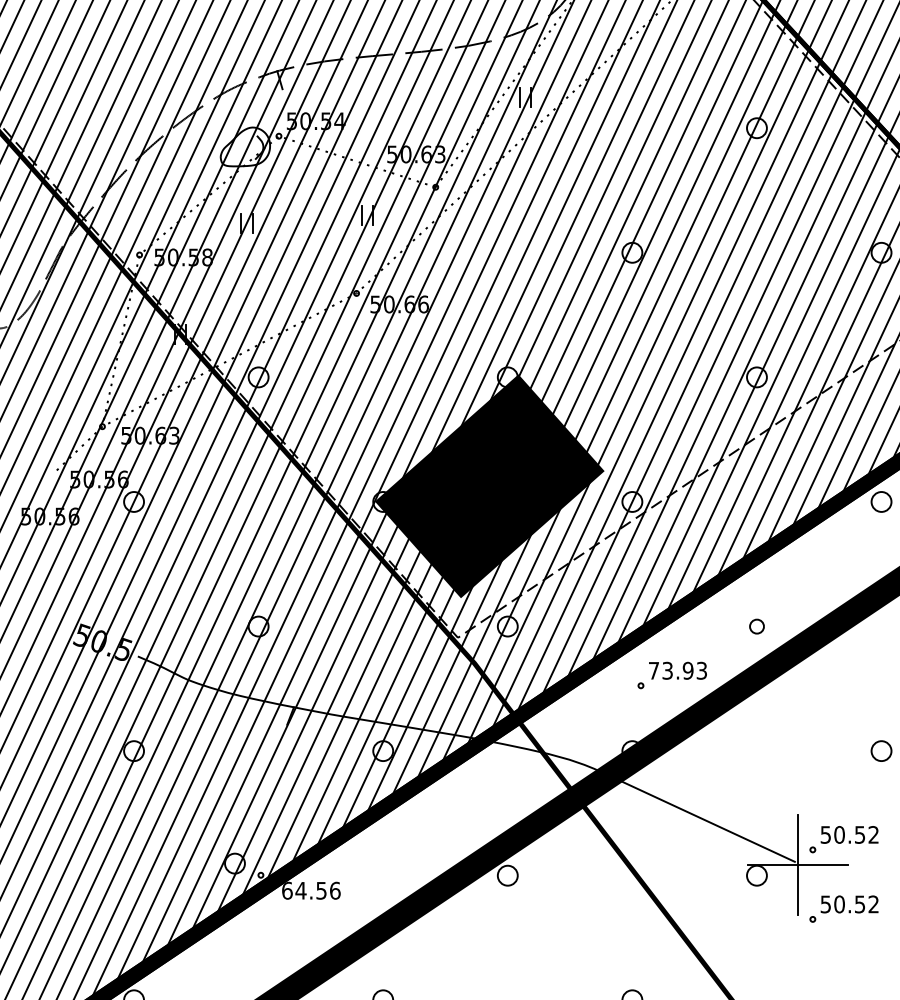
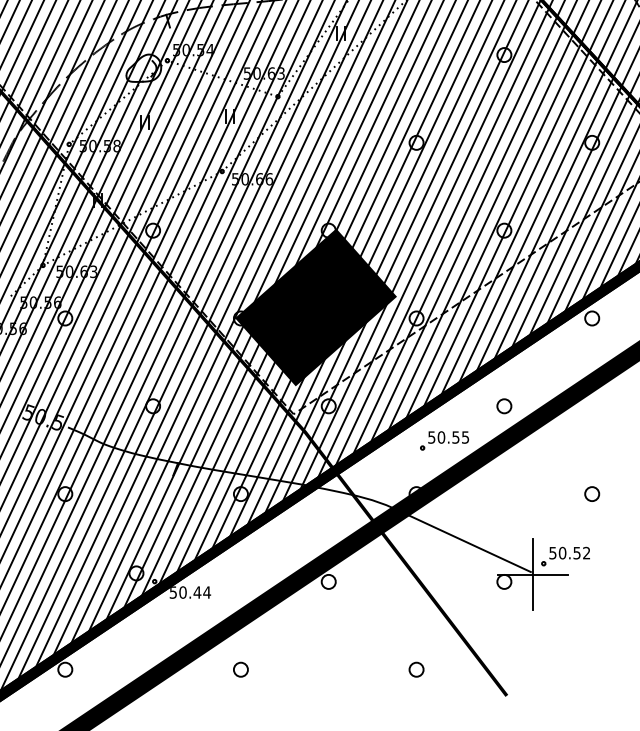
part: (757, 626) -> (504, 406), size x1.43
text: (677, 670) -> (448, 437), 73.93 -> 50.55
text: (311, 890) -> (190, 592), 64.56 -> 50.44
part: (843, 909) -> (565, 605), removed

